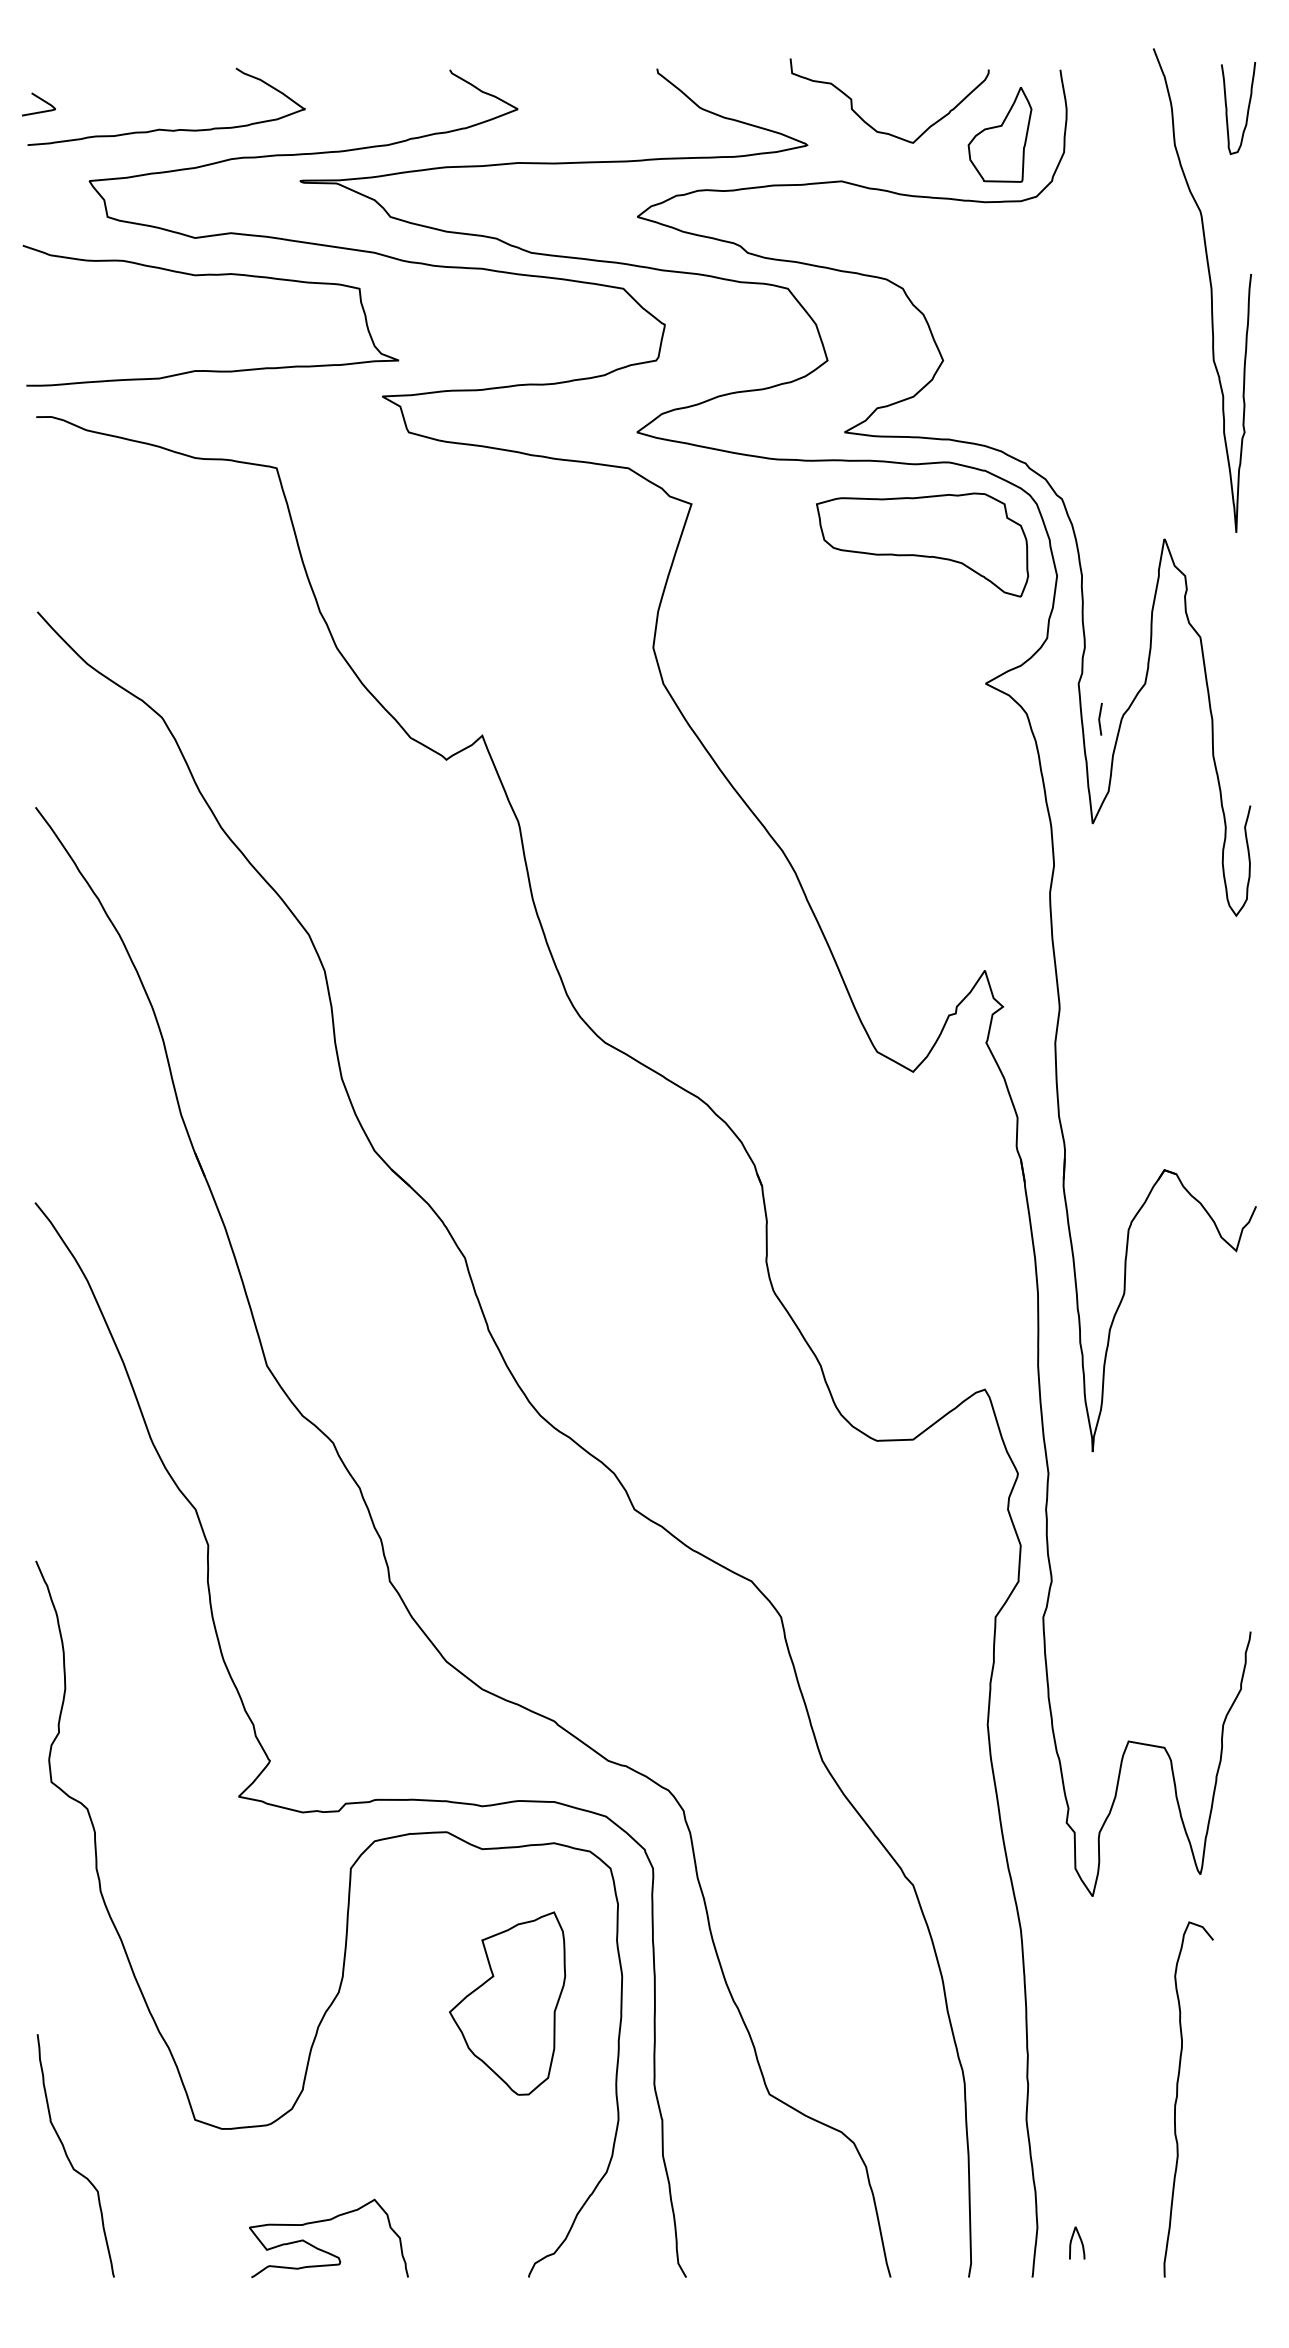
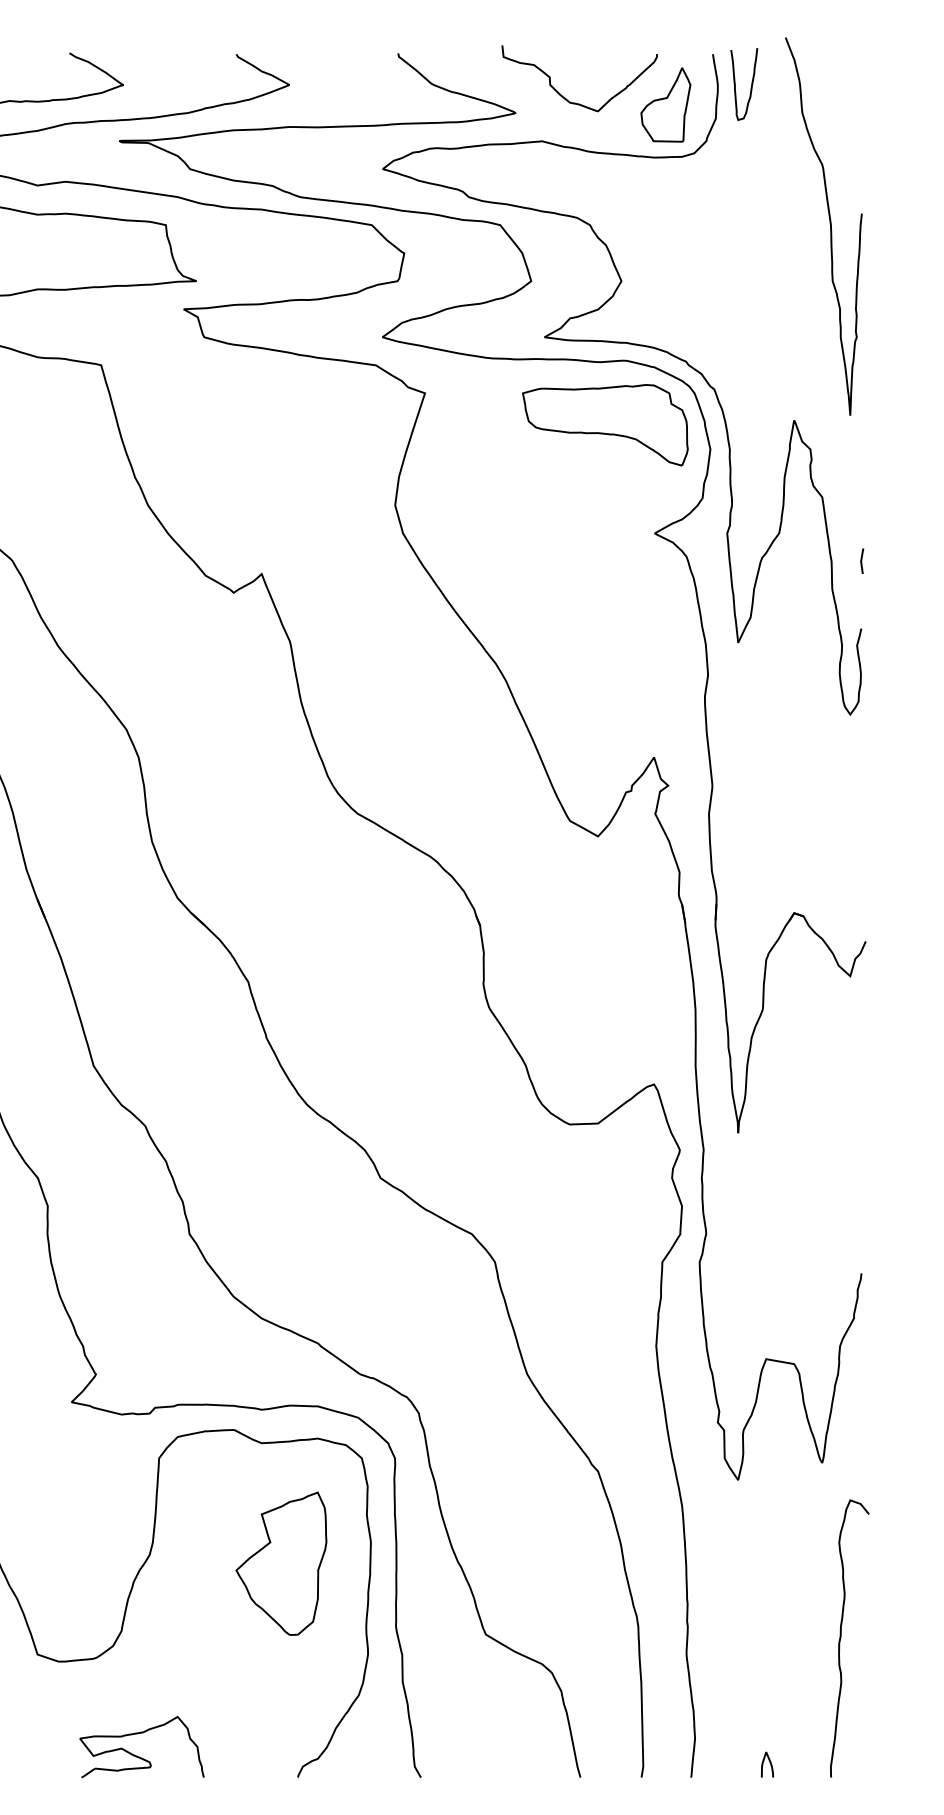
curve: (1247, 108) -> (751, 84), moved
line: (1100, 718) -> (862, 560), moved
curve: (1177, 2099) -> (841, 1638), moved
curve: (1080, 2241) -> (770, 1763), moved

